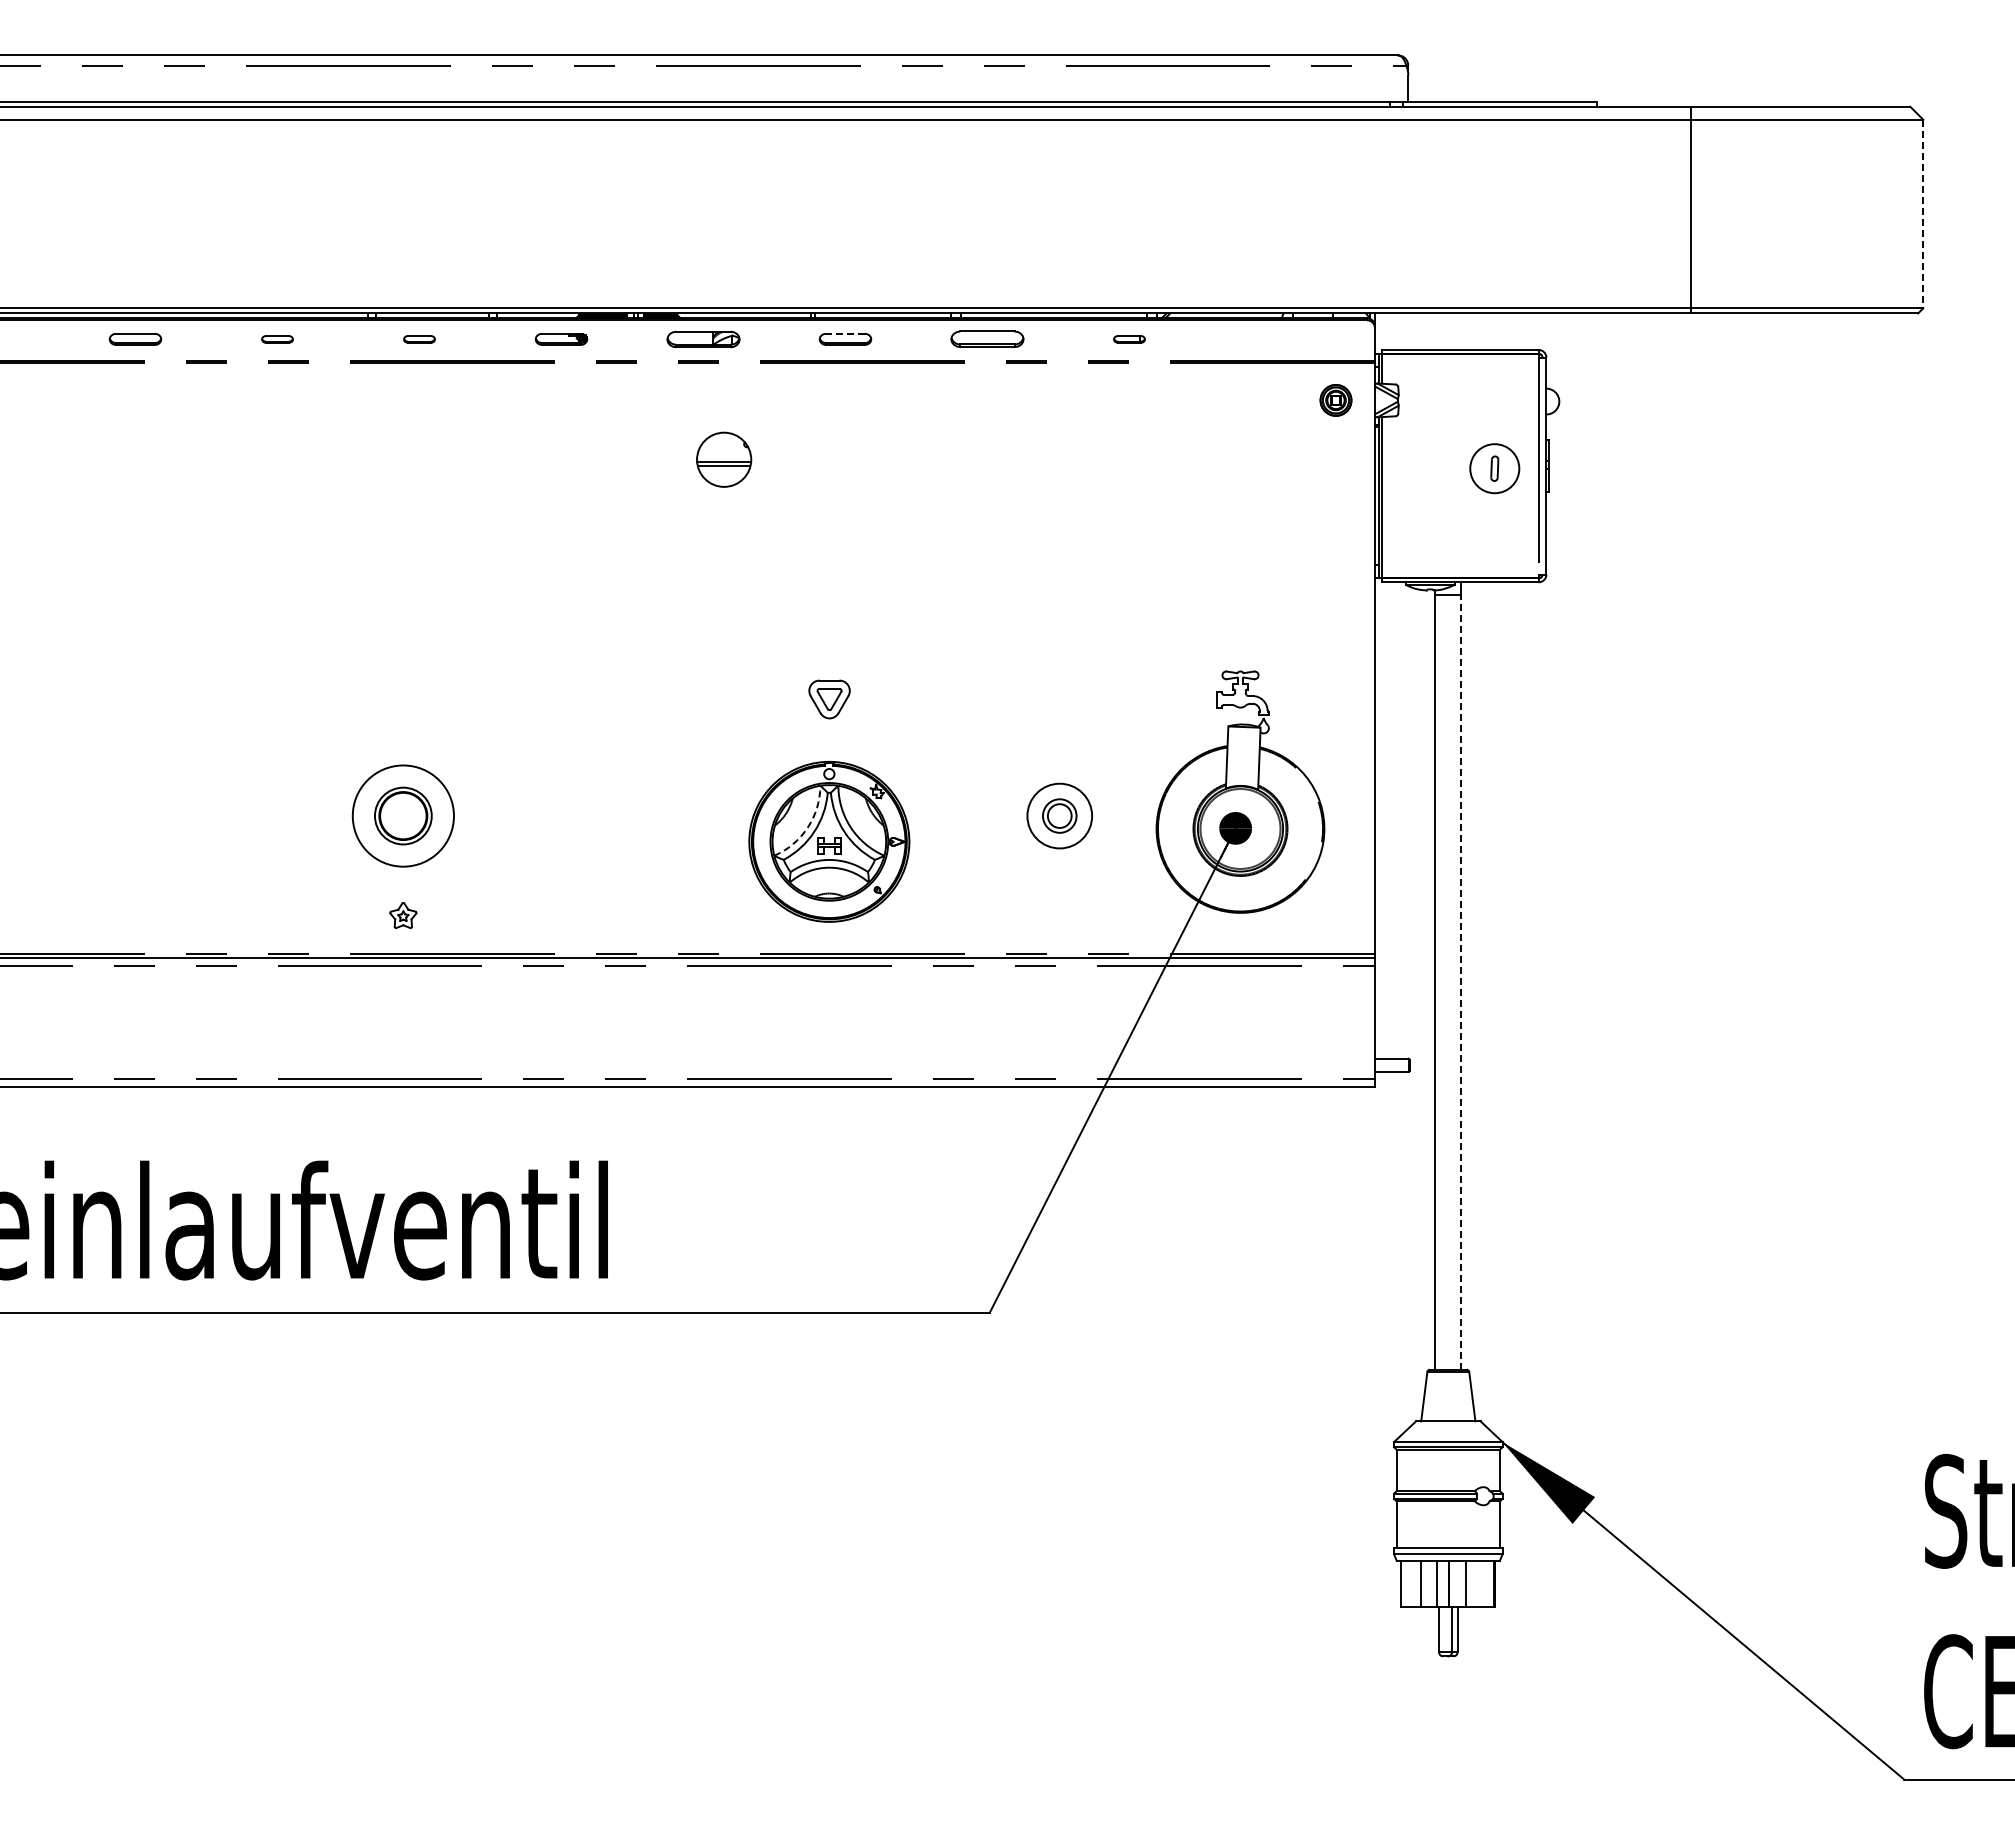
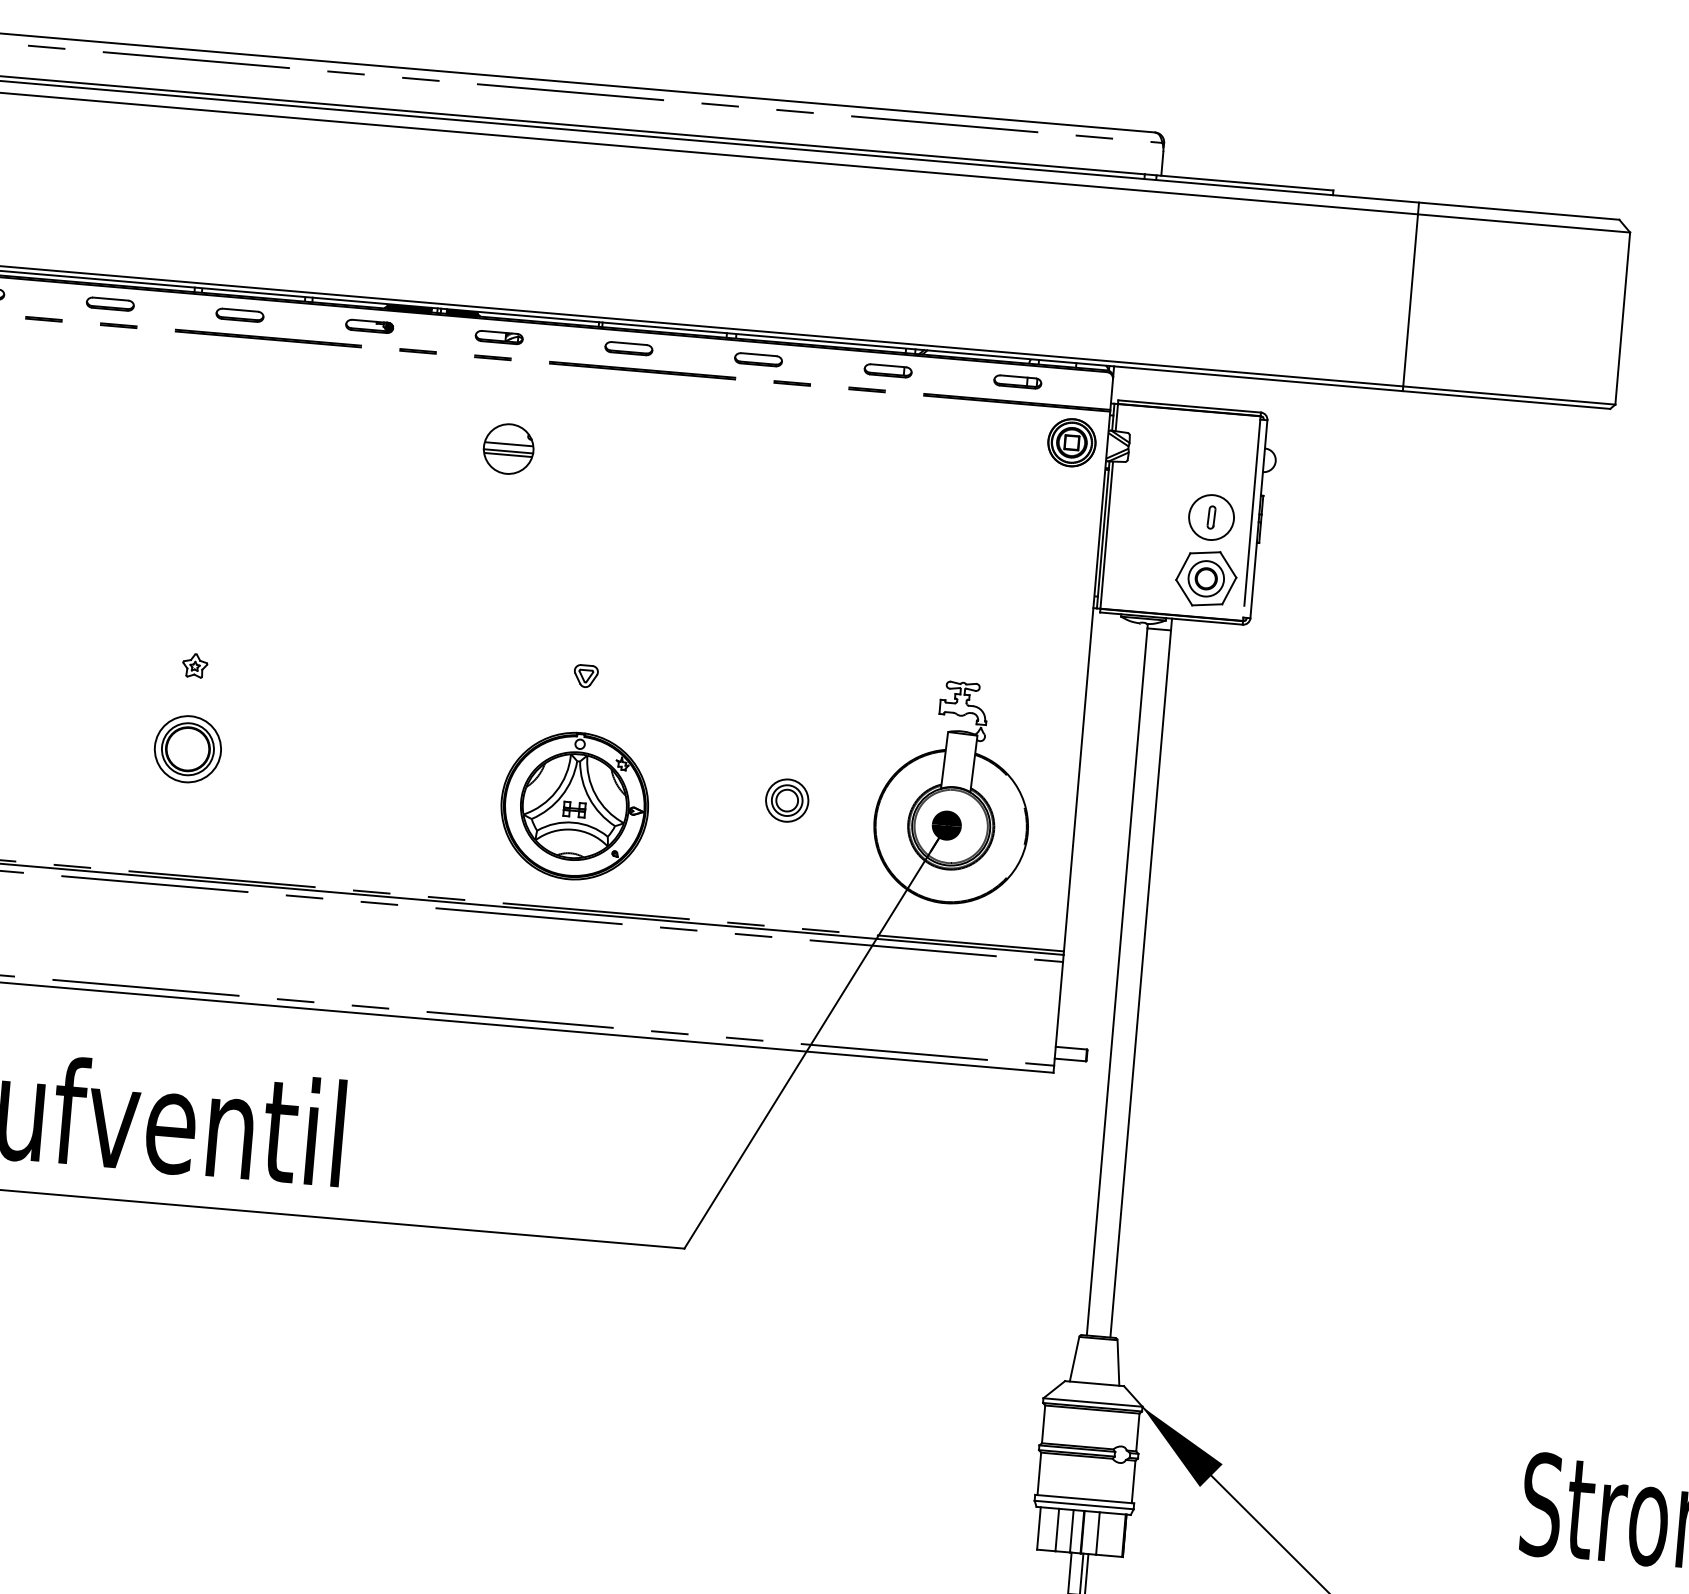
line: (1923, 214) -> (1622, 319), dashed -> solid
line: (844, 333) -> (628, 343), dashed -> solid
part: (703, 338) -> (499, 336), size x0.71
part: (277, 339) -> (110, 304), size x1.67
part: (419, 339) -> (239, 315), size x1.67
part: (987, 339) -> (758, 359), size x0.71
part: (1129, 339) -> (888, 371), size x1.67
part: (1271, 339) -> (1017, 382), added
part: (1335, 400) -> (1071, 442), size x1.67
line: (723, 454) -> (508, 444), added
part: (1494, 535) -> (1206, 578), added
part: (828, 699) -> (585, 676), size x0.62
circle: (403, 815) -> (188, 748), size x0.71
circle: (1059, 815) -> (787, 800), size x0.71
arc: (807, 827) -> (556, 791), dashed -> solid
part: (403, 915) -> (195, 665), moved
line: (1461, 981) -> (1141, 983), dashed -> solid

